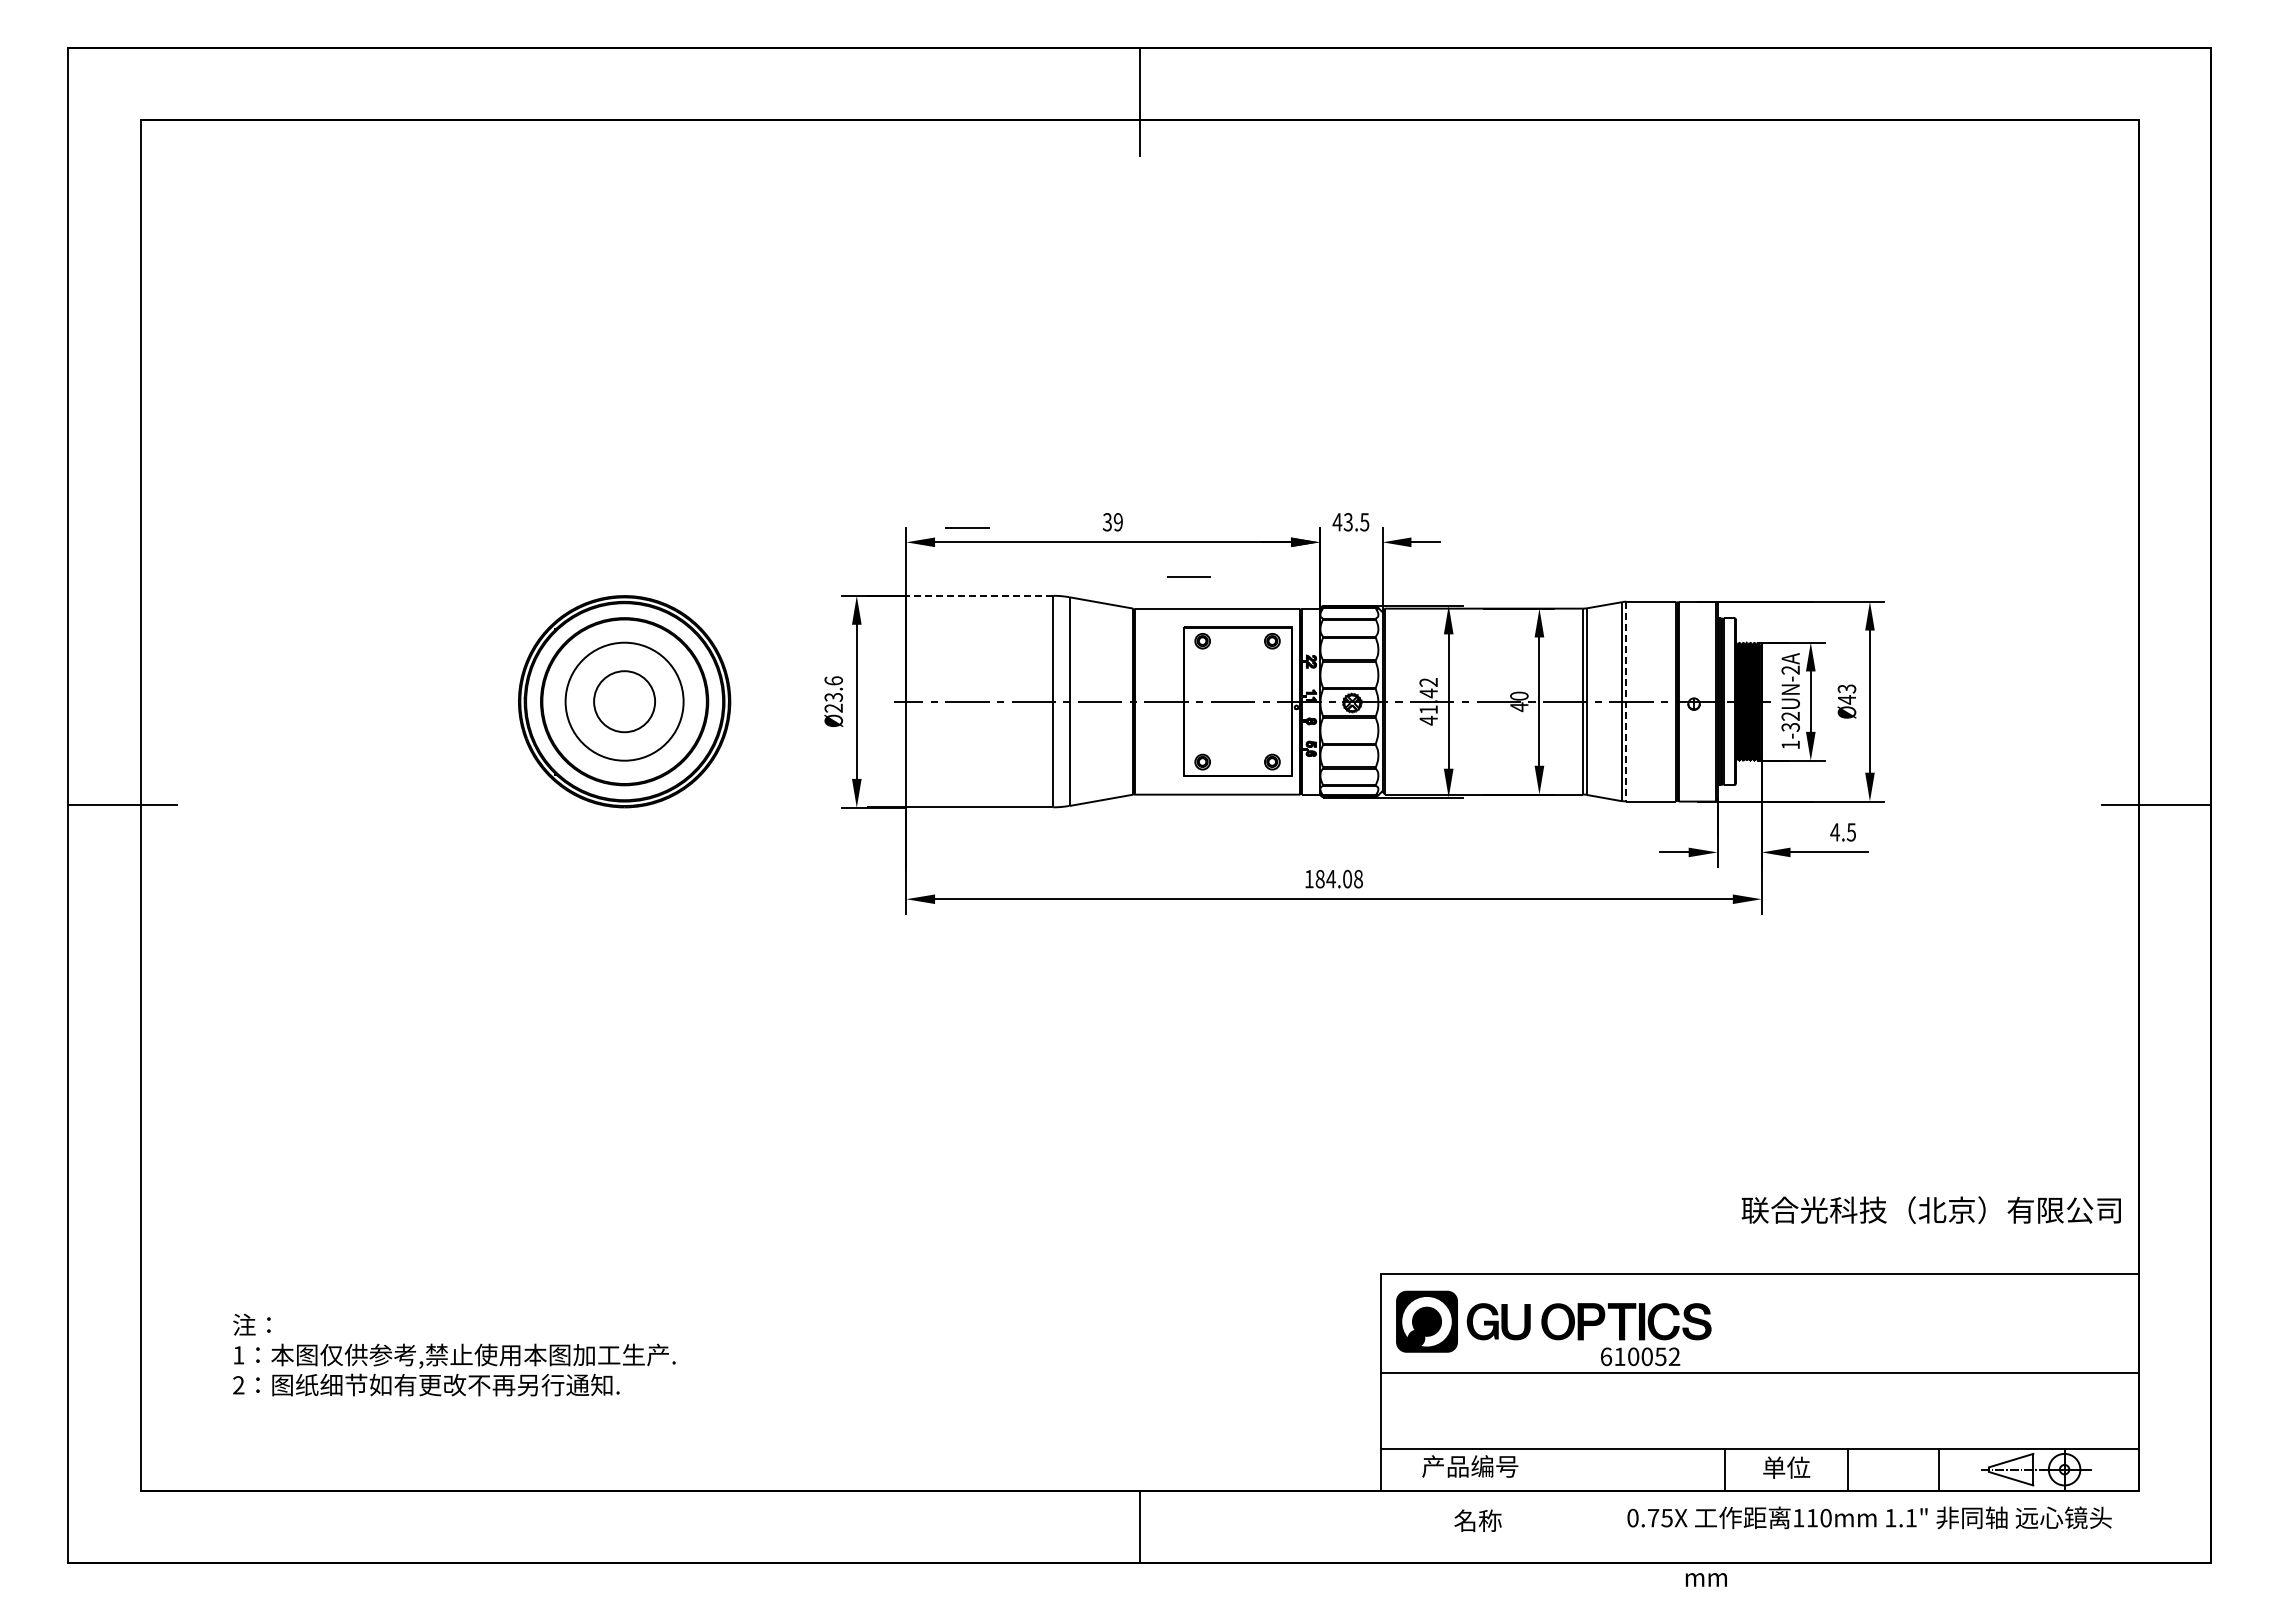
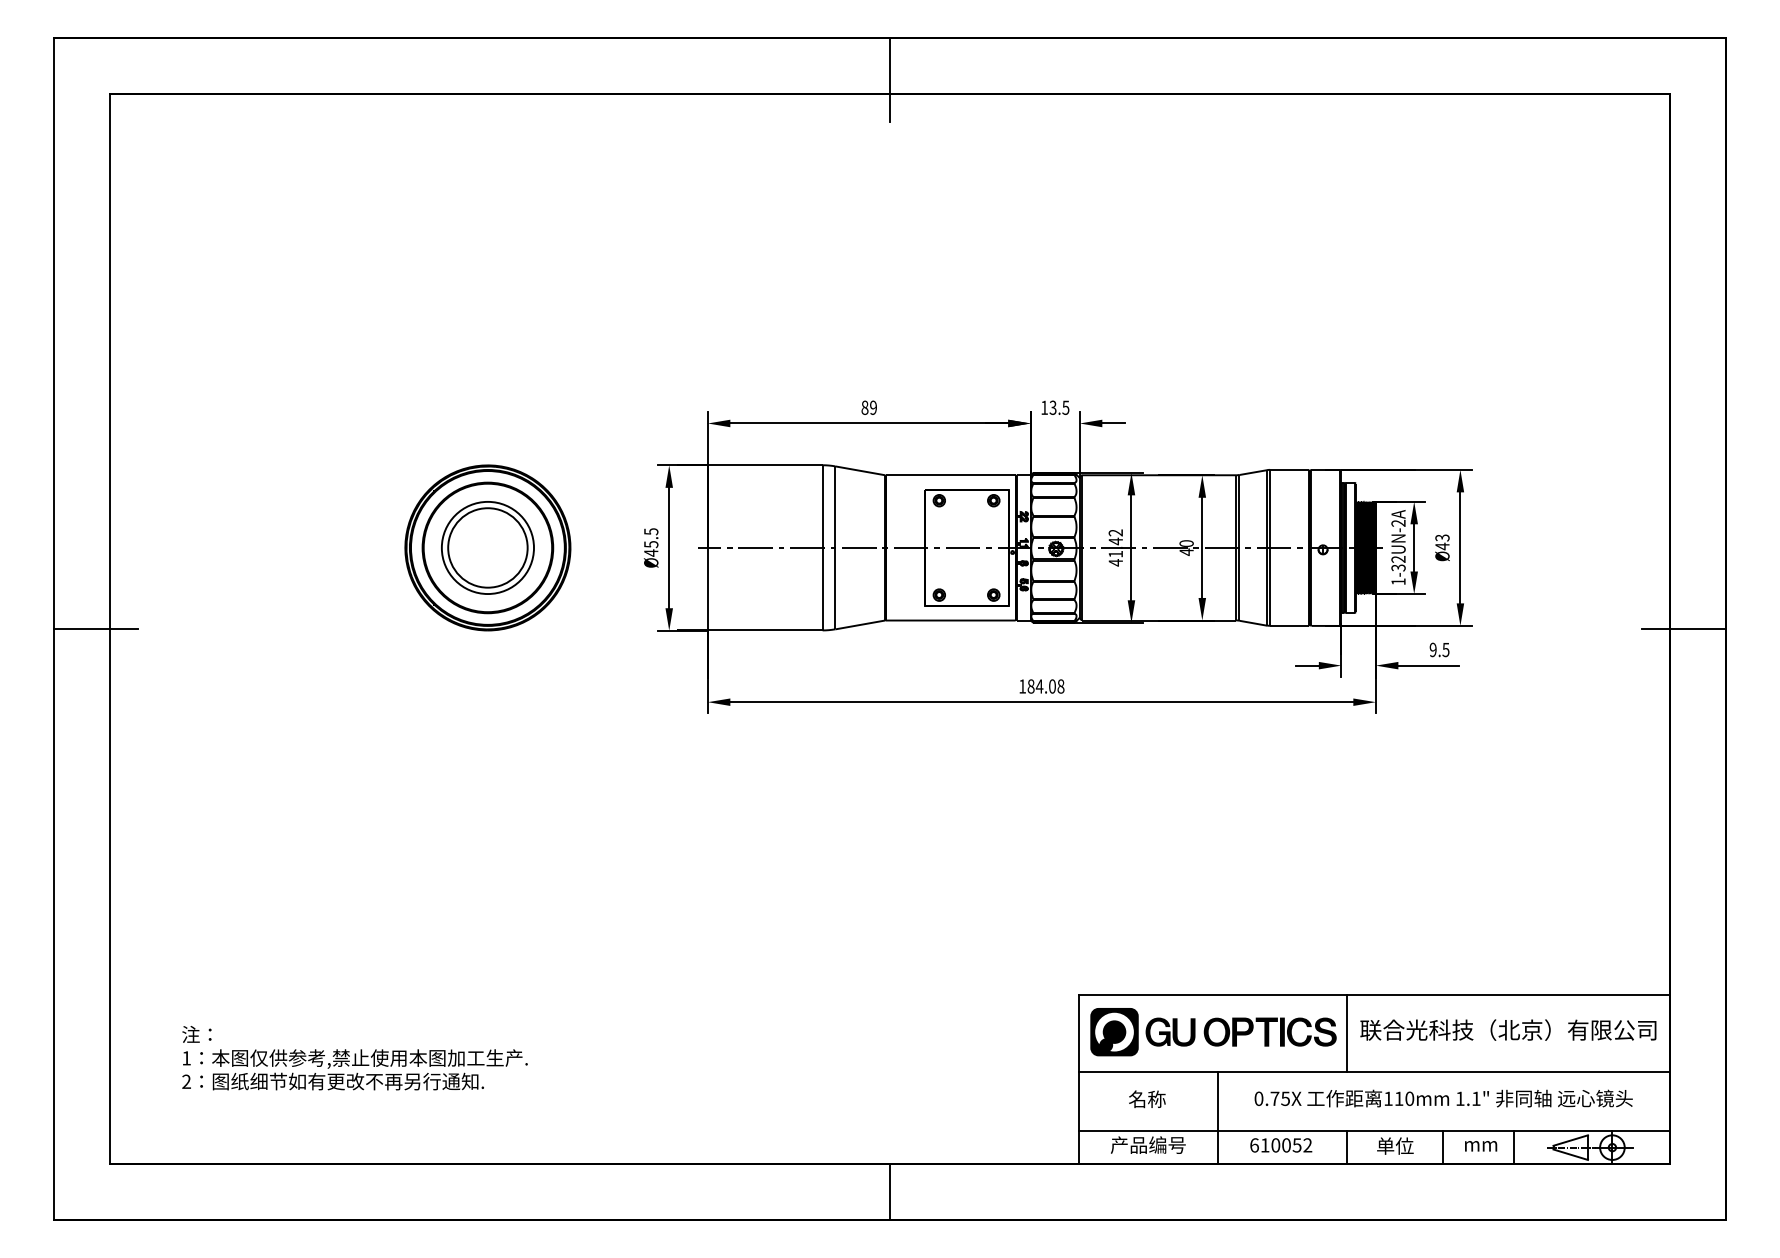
text: (1107, 522) -> (865, 408), 39 -> 89
text: (1337, 522) -> (1044, 408), 43.5 -> 13.5
line: (967, 527) -> (755, 411), removed
line: (1188, 576) -> (928, 450), removed
line: (979, 595) -> (765, 465), dashed -> solid
text: (833, 694) -> (651, 542), Ø23.6 -> Ø45.5
circle: (624, 701) -> (487, 547), size x1.67
line: (1626, 701) -> (1270, 547), dashed -> solid
text: (1834, 832) -> (1432, 650), 4.5 -> 9.5
text: (1930, 1209) -> (1507, 1029), moved
line: (1724, 1323) -> (1346, 1033), added
text: (1640, 1356) -> (1281, 1145), moved
line: (1559, 1431) -> (1217, 1117), added
text: (1869, 1517) -> (1443, 1098), moved
text: (1477, 1520) -> (1146, 1099), moved
text: (1705, 1579) -> (1480, 1145), moved

